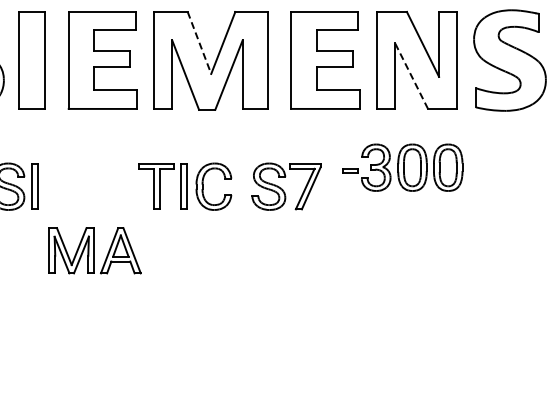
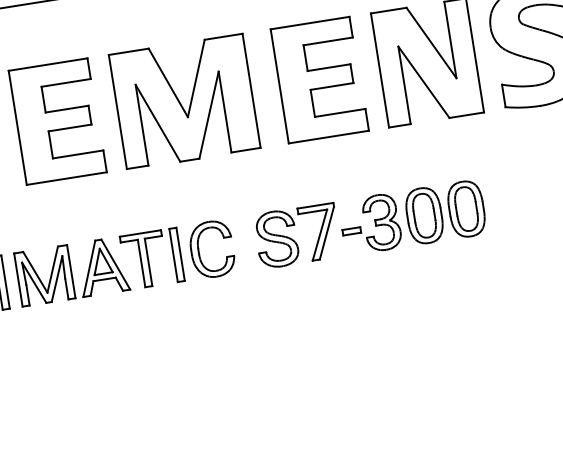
line: (199, 43) -> (168, 83), dashed -> solid
line: (411, 76) -> (423, 82), dashed -> solid
part: (402, 167) -> (412, 217), moved
part: (94, 250) -> (71, 271), moved

